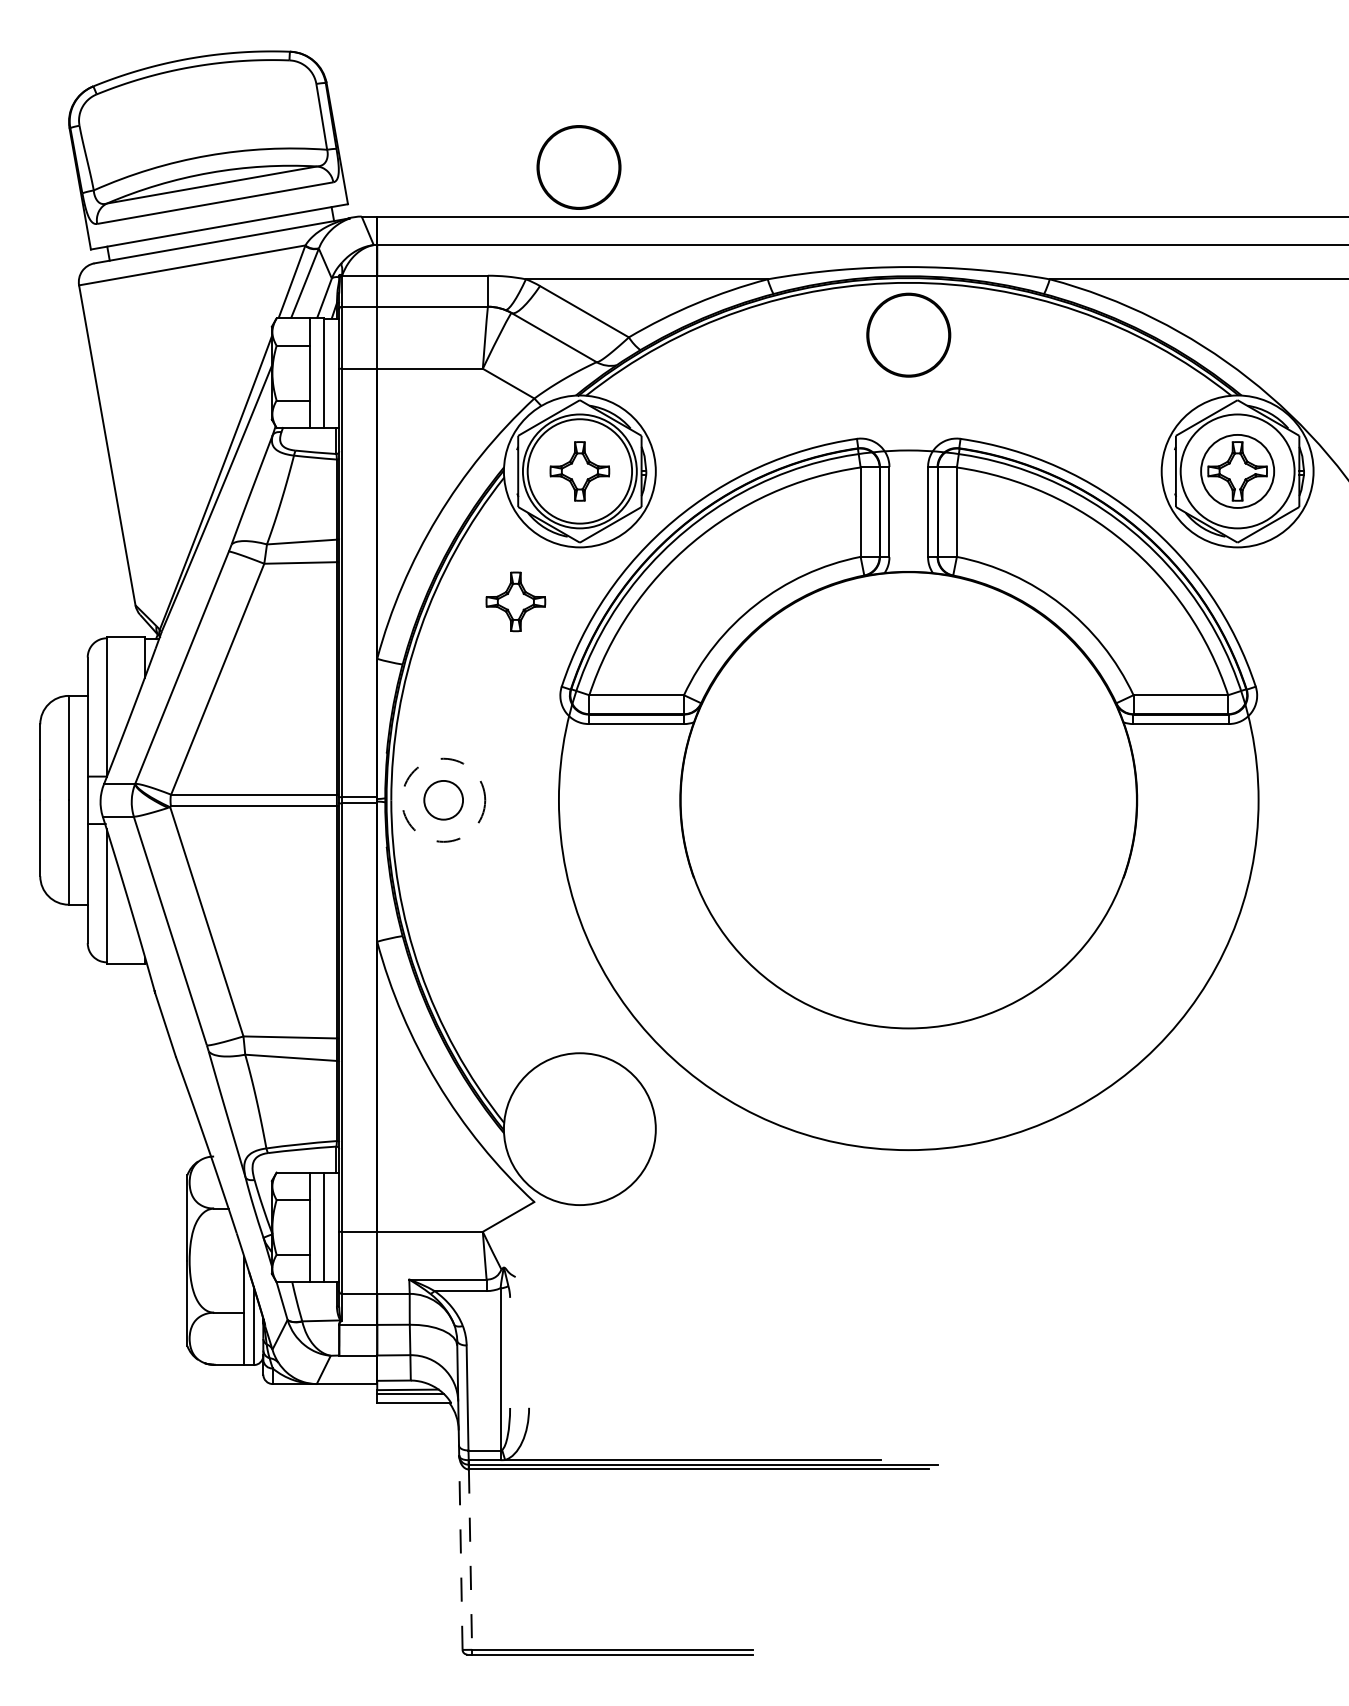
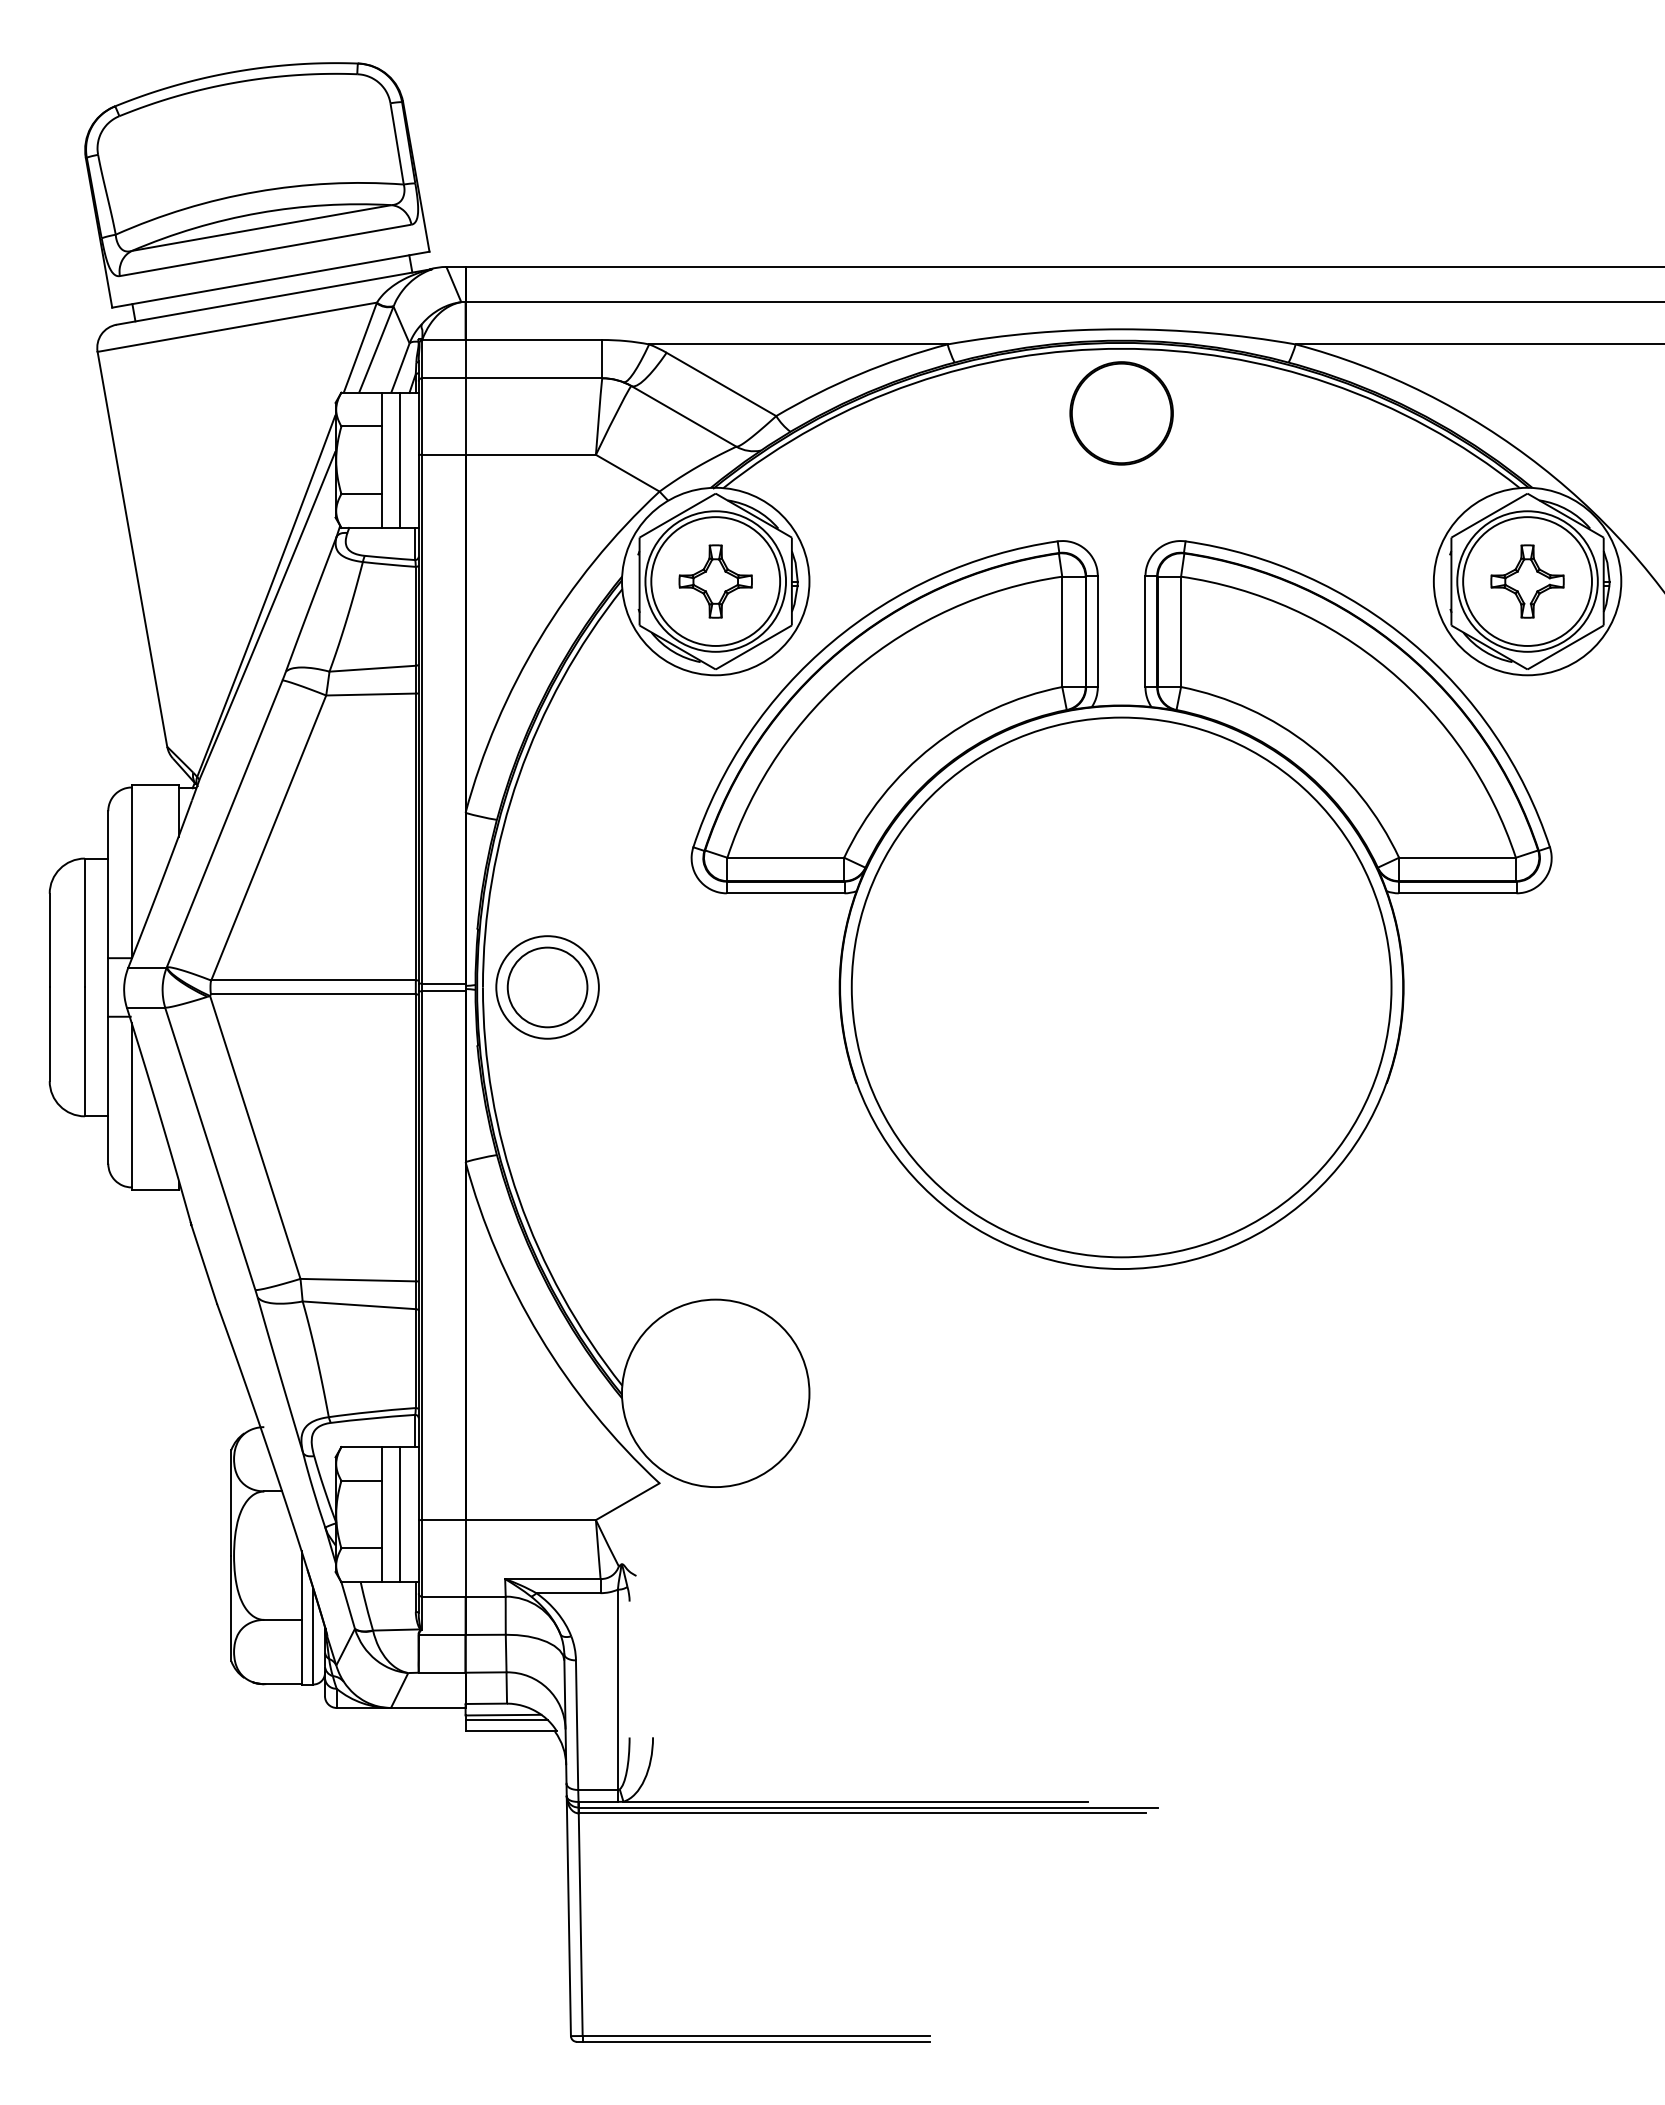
part: (578, 167) -> (714, 206), removed
circle: (1237, 471) -> (1527, 581), size x1.43
part: (515, 601) -> (636, 742), removed
circle: (443, 800) -> (547, 987), dashed -> solid
circle: (443, 800) -> (547, 987), size x1.67
circle: (908, 800) -> (1121, 987), size x0.62
line: (460, 1552) -> (568, 1915), dashed -> solid
line: (470, 1560) -> (580, 1925), dashed -> solid

